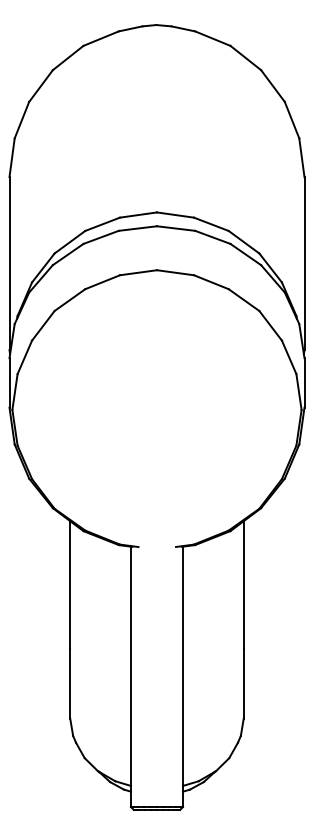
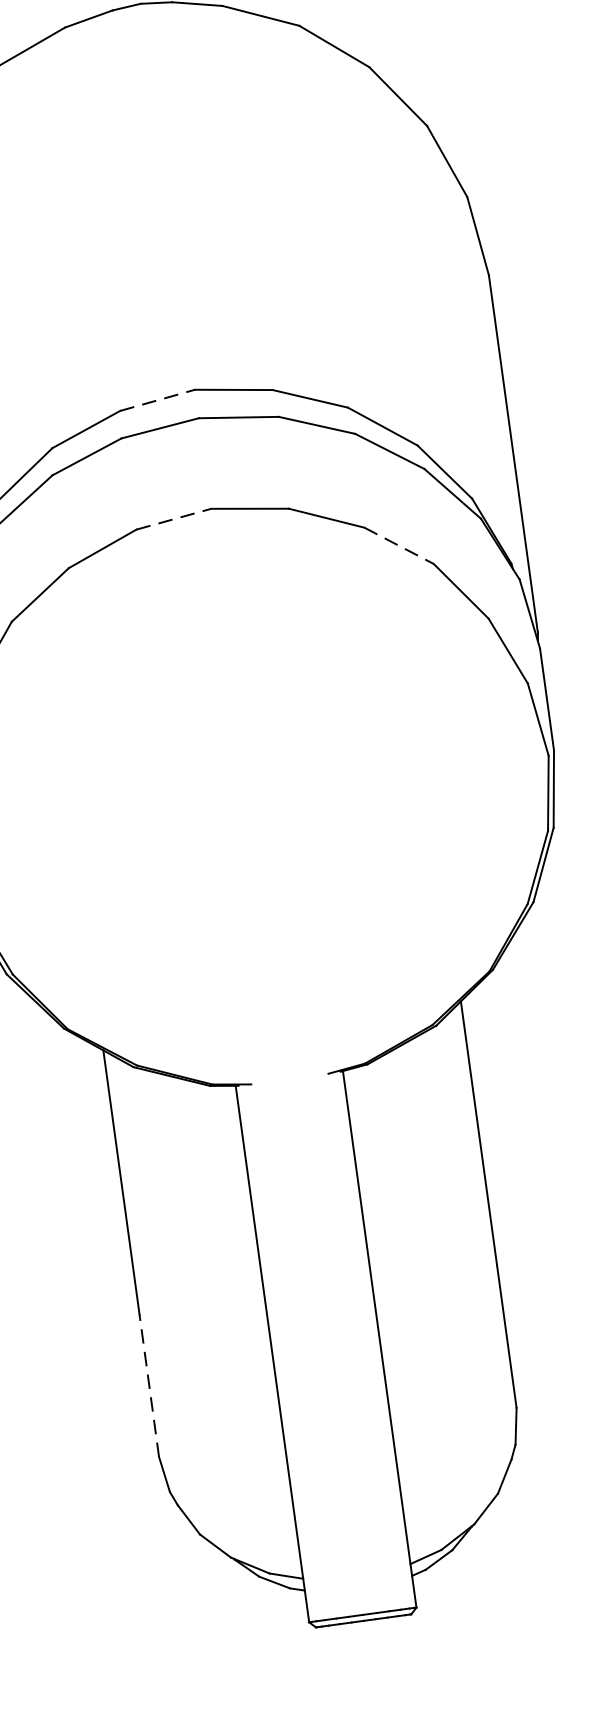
line: (138, 215) -> (157, 401), solid -> dashed
line: (138, 272) -> (173, 518), solid -> dashed
line: (244, 300) -> (400, 546), solid -> dashed
line: (70, 683) -> (149, 1384), solid -> dashed

